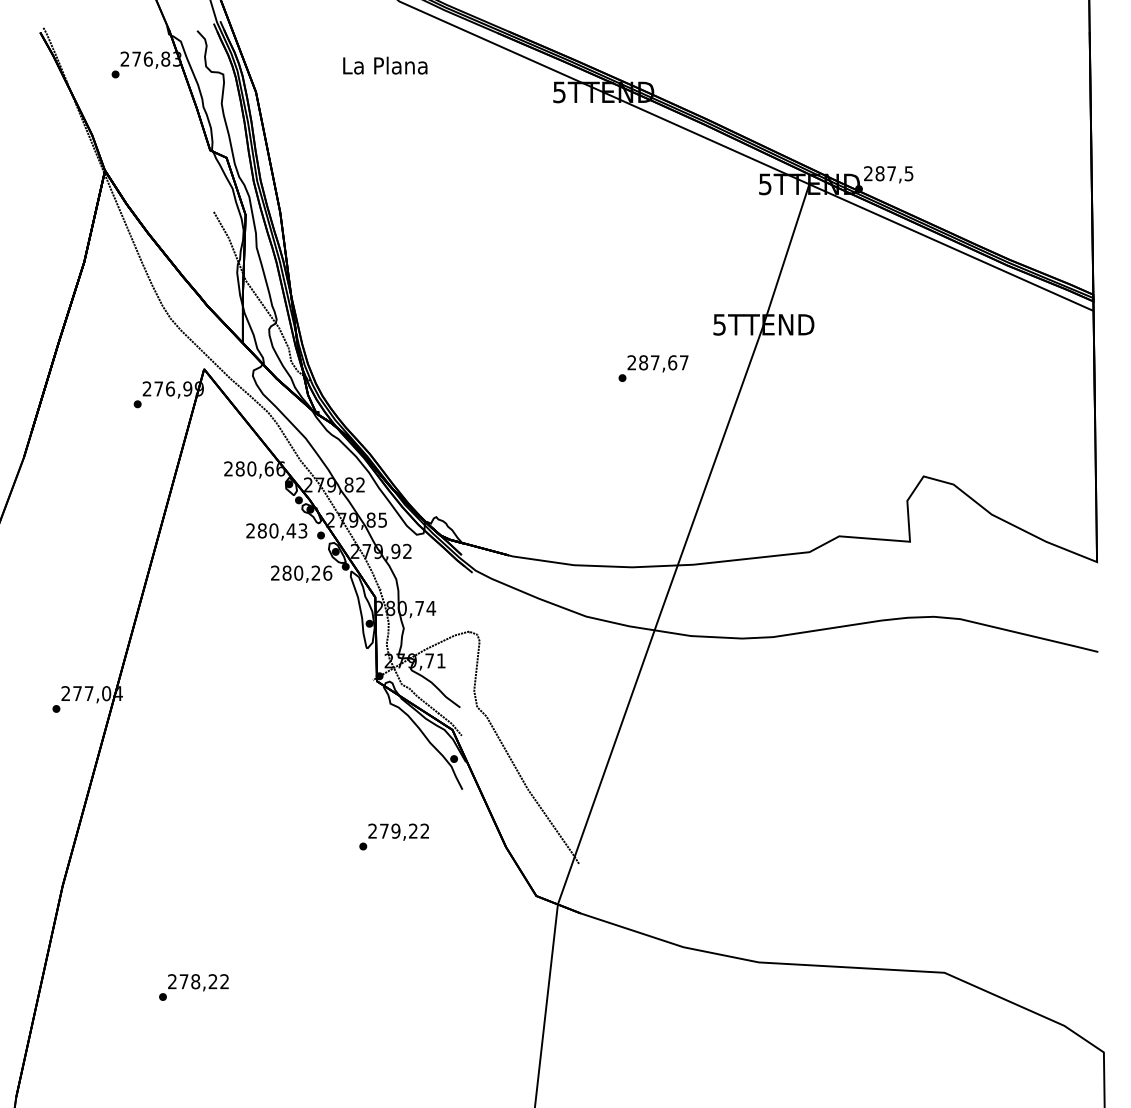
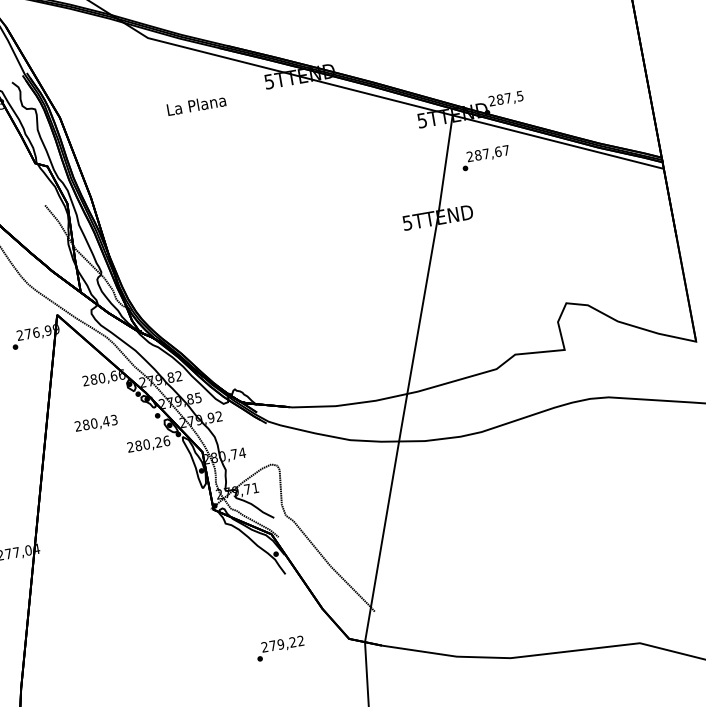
text: (385, 65) -> (196, 105), moved
text: (653, 368) -> (485, 158), moved
text: (276, 531) -> (96, 423), moved
text: (393, 836) -> (279, 648), moved

